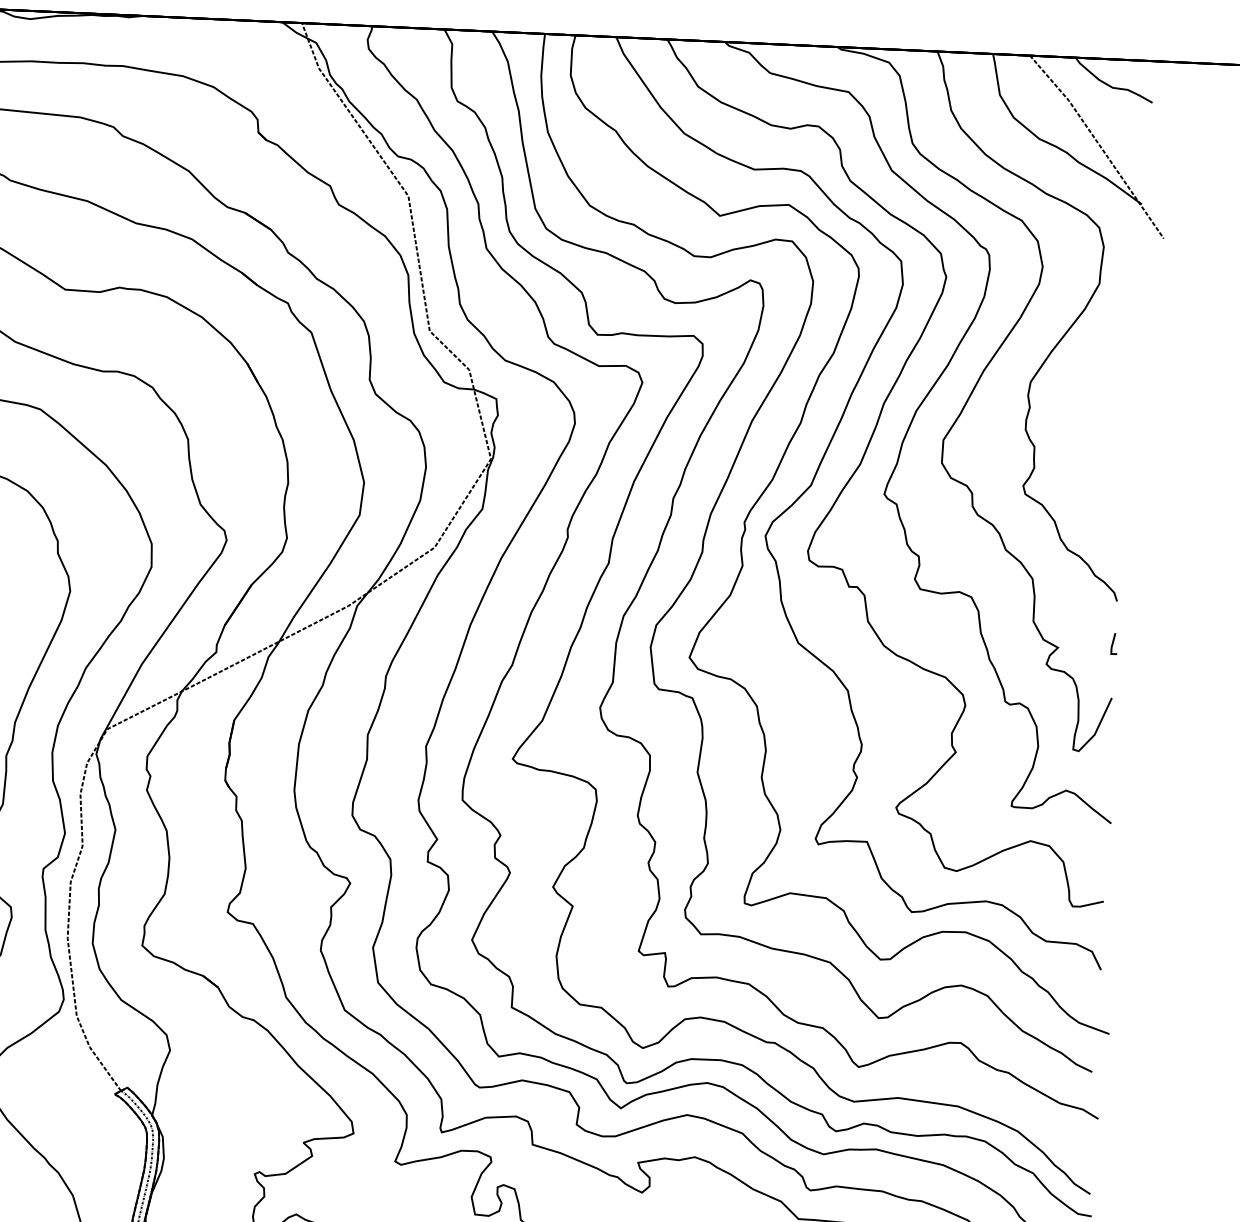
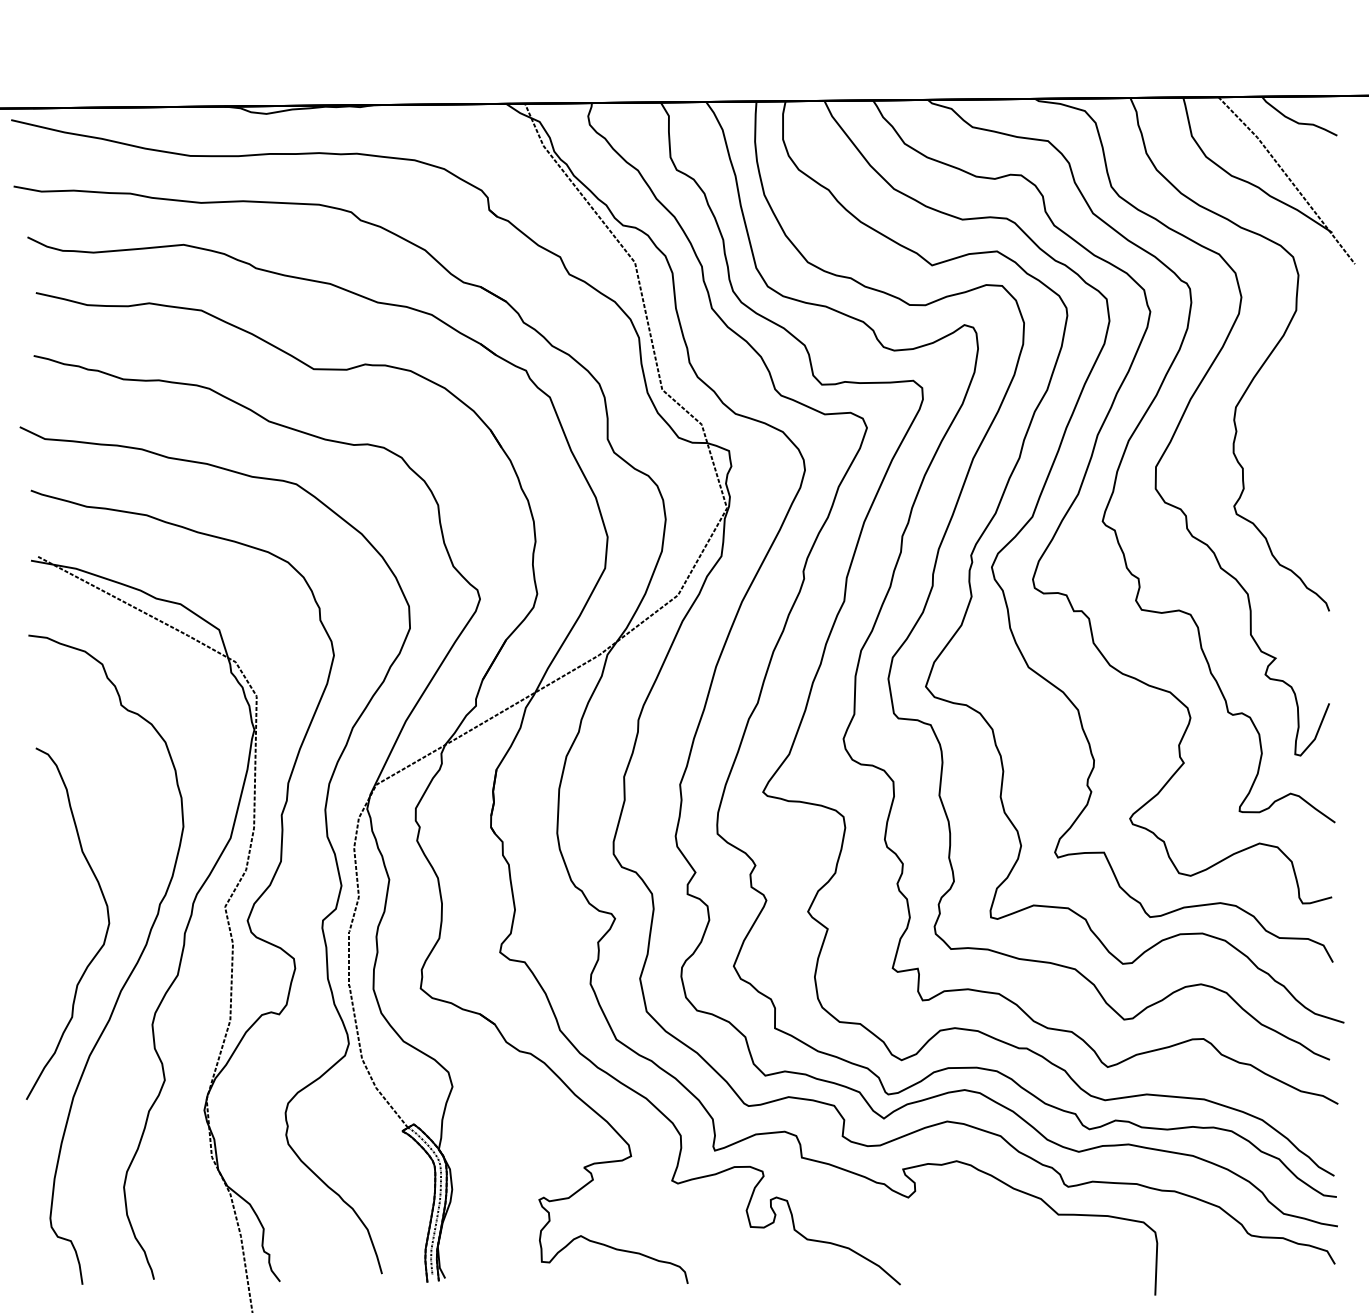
line: (1113, 643) -> (1328, 651), removed

